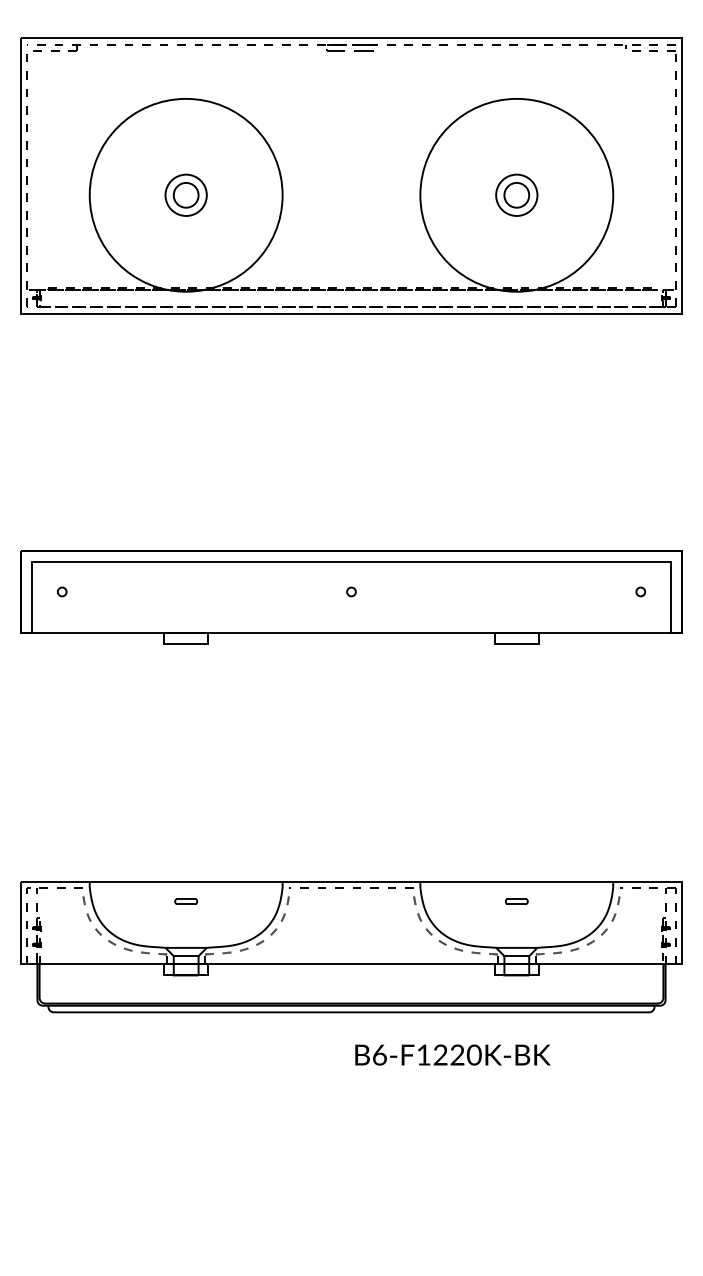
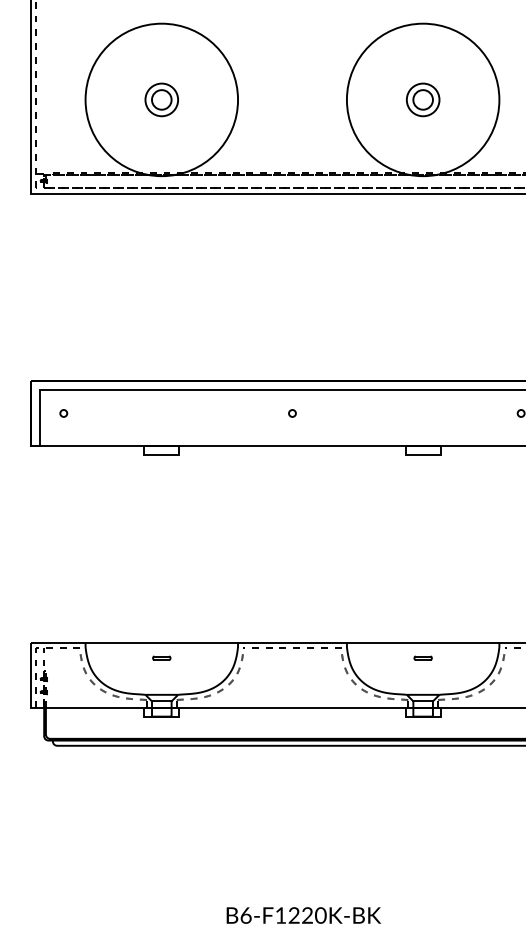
text: (452, 1054) -> (303, 915), moved

